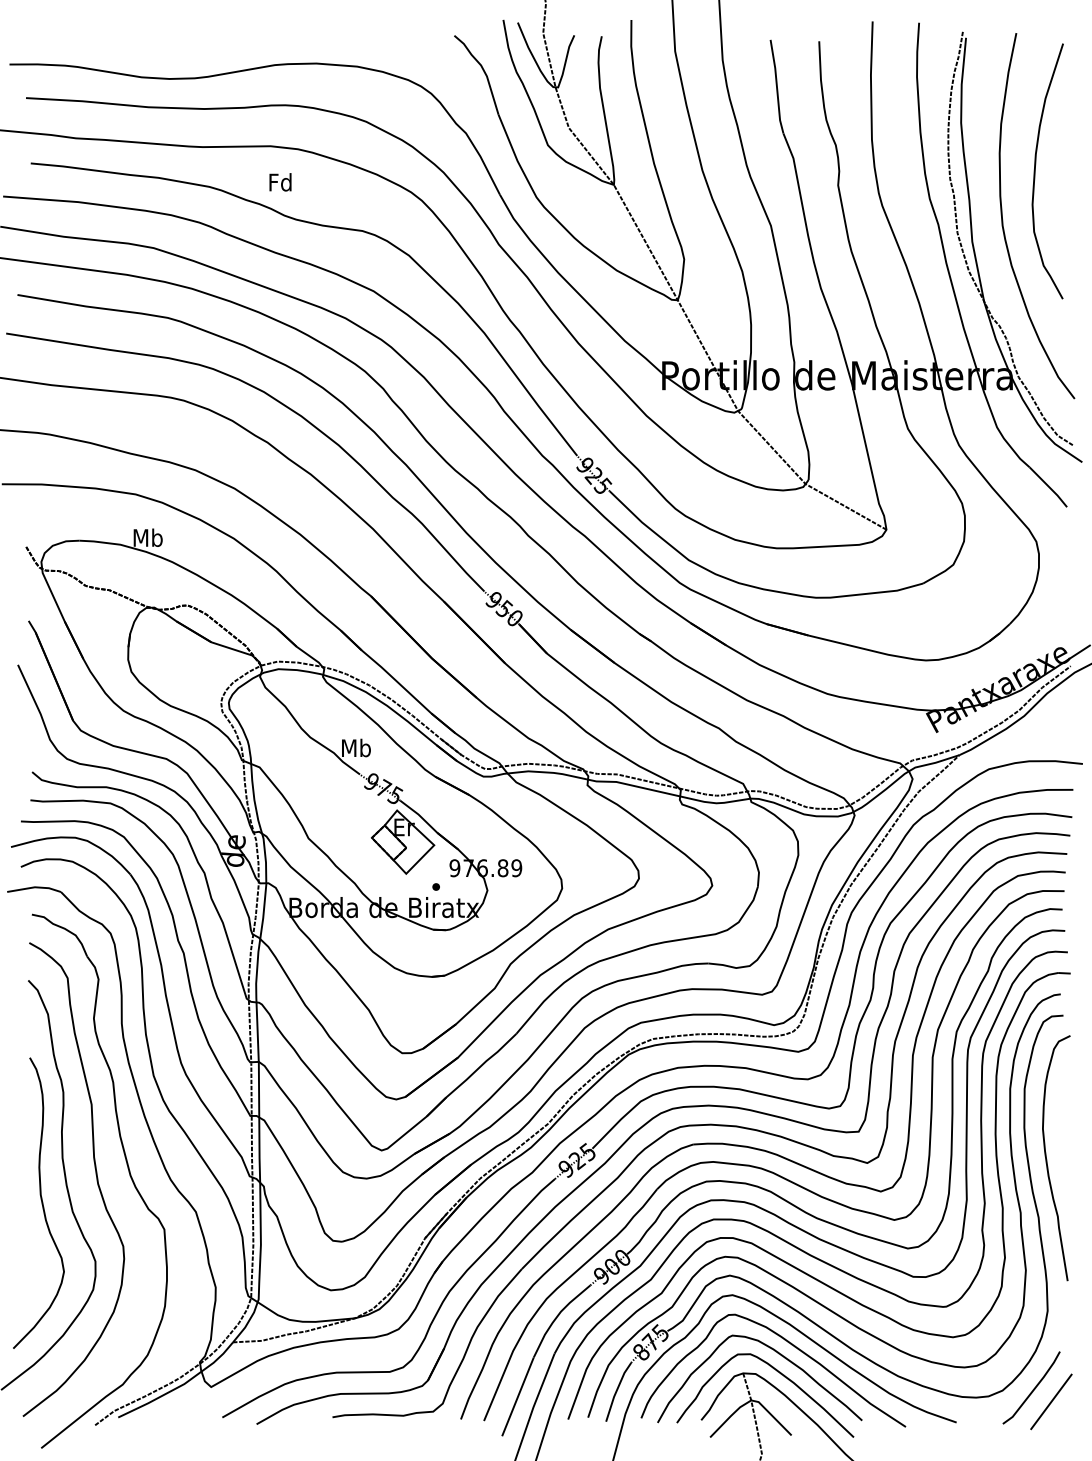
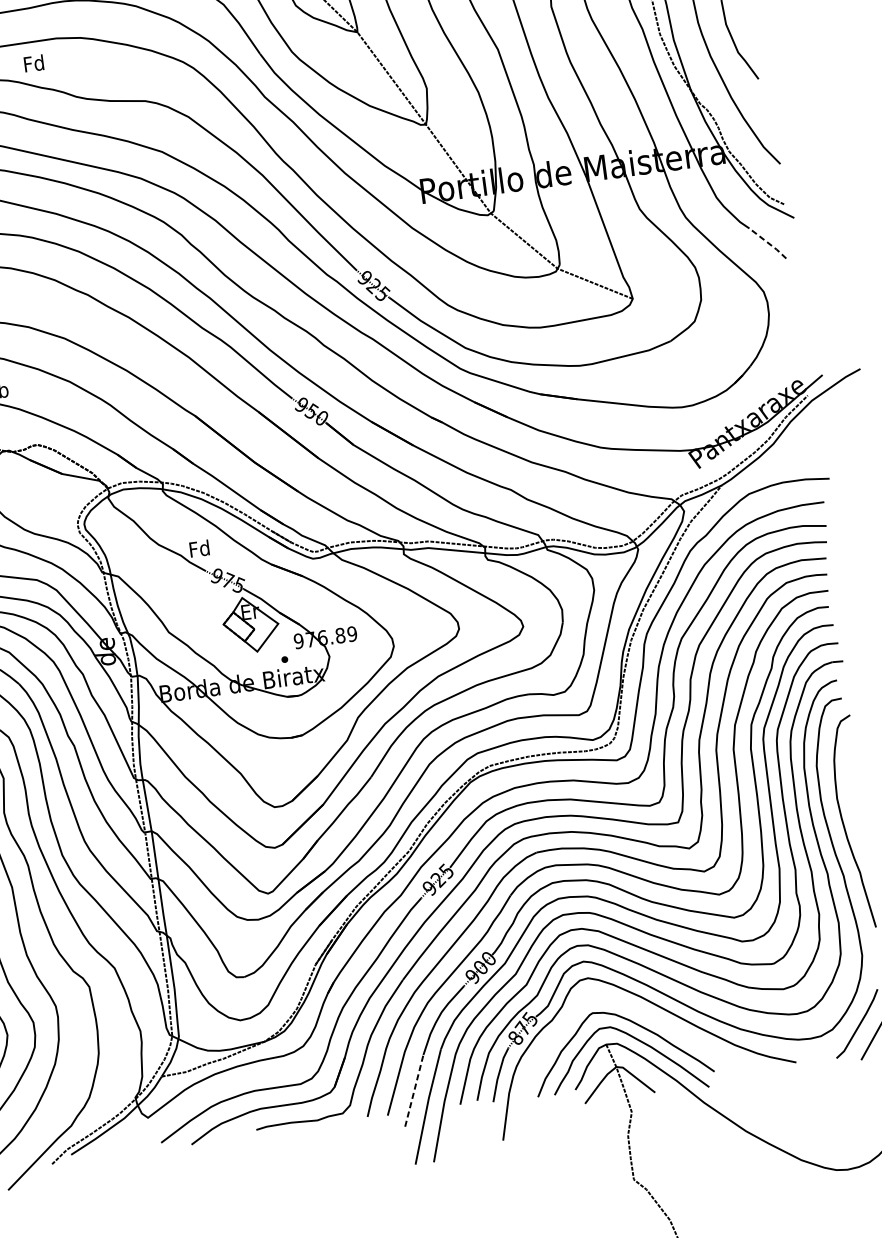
text: (280, 182) -> (34, 63), moved
line: (1049, 487) -> (768, 243), solid -> dashed
text: (356, 747) -> (199, 548), Mb -> Fd
curve: (791, 1345) -> (644, 1014), removed
line: (518, 1396) -> (414, 1090), solid -> dashed

